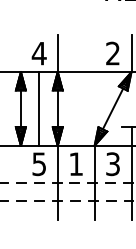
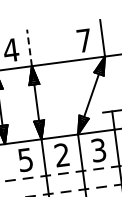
line: (57, 53) -> (29, 47), solid -> dashed
text: (112, 53) -> (83, 40), 2 -> 7
line: (39, 108) -> (18, 104), removed
text: (75, 163) -> (61, 154), 1 -> 2

